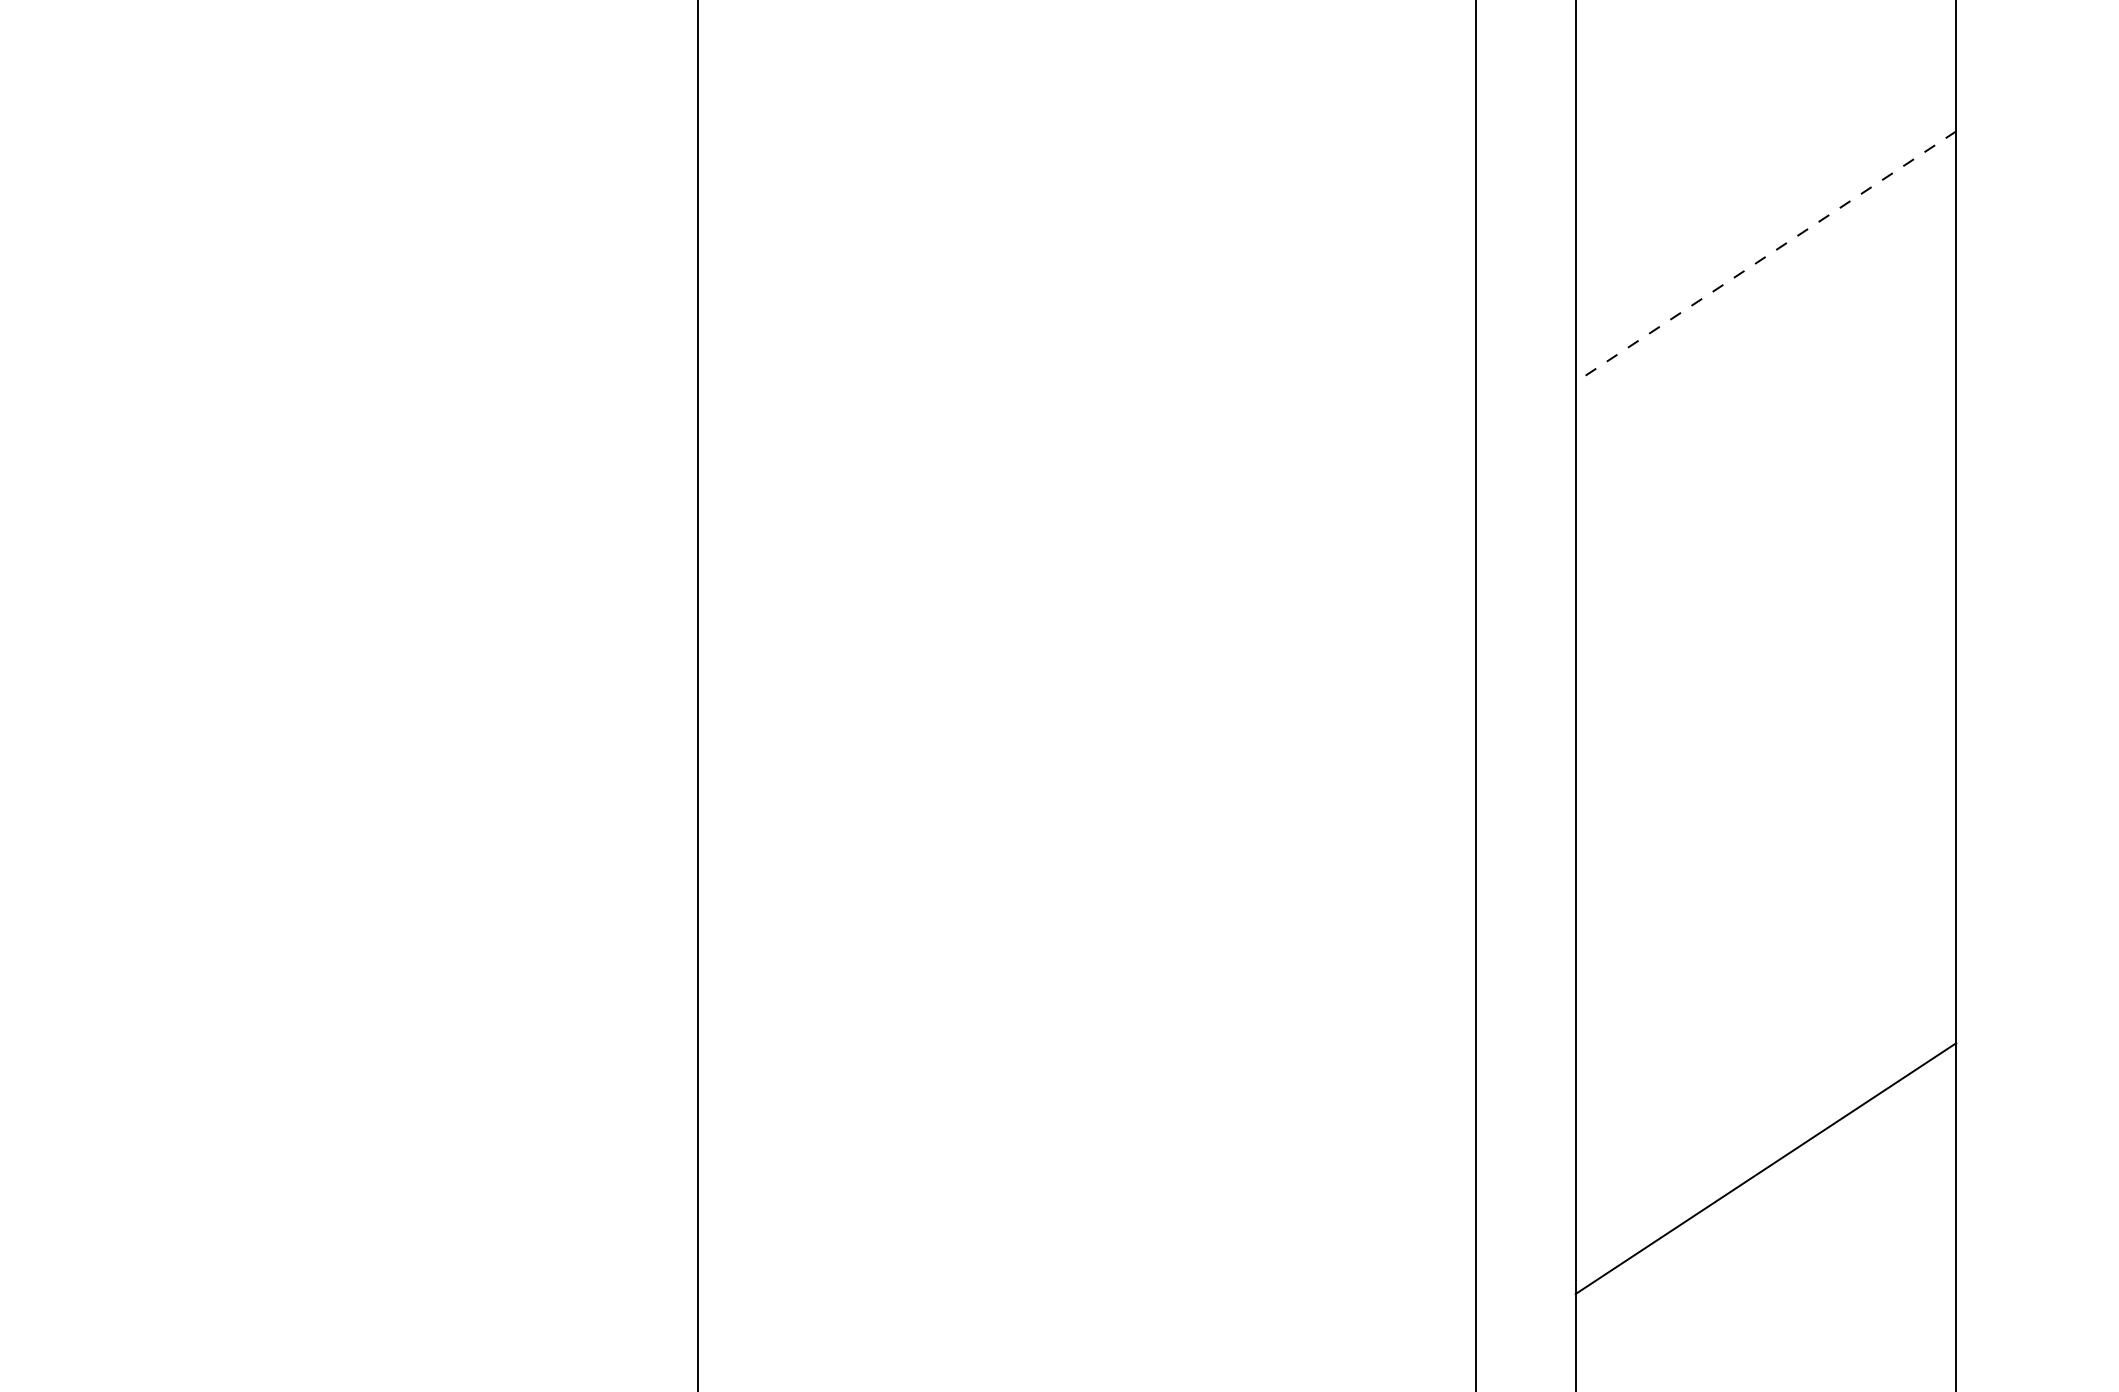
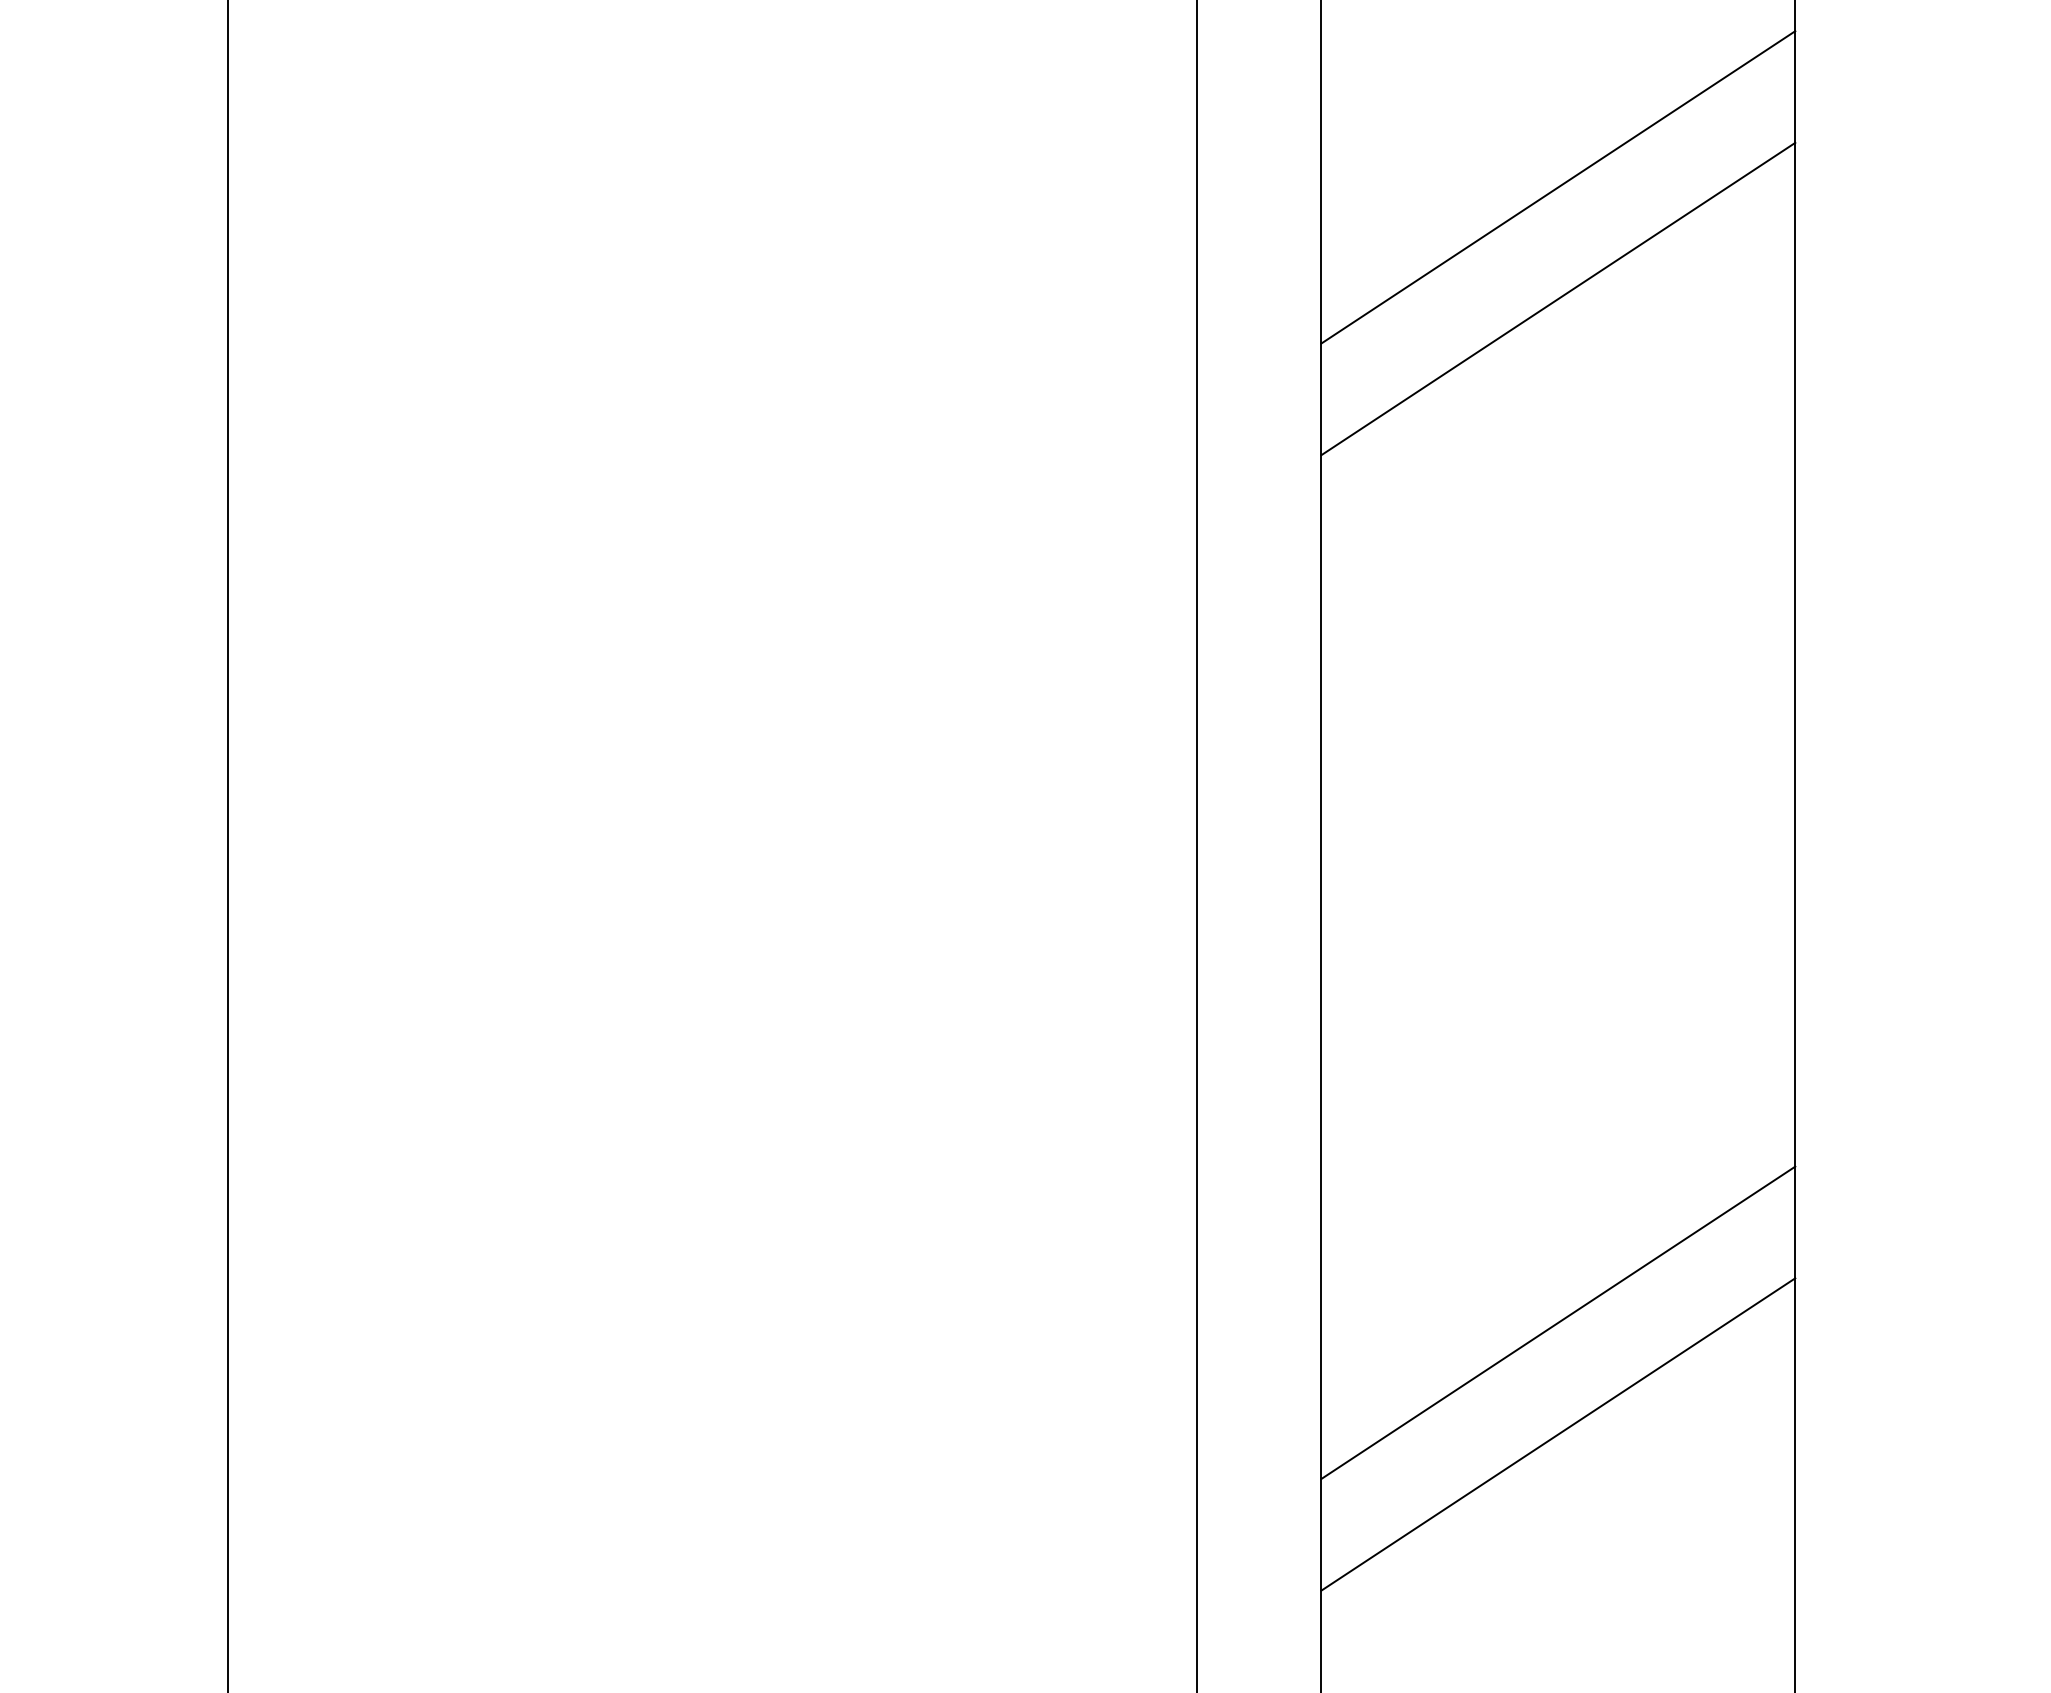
line: (1765, 166) -> (1557, 186), added
line: (1765, 256) -> (1557, 298), dashed -> solid
line: (1765, 1078) -> (1557, 1322), added

